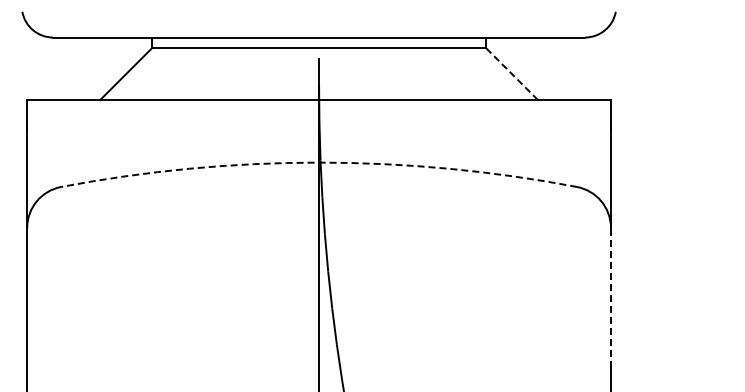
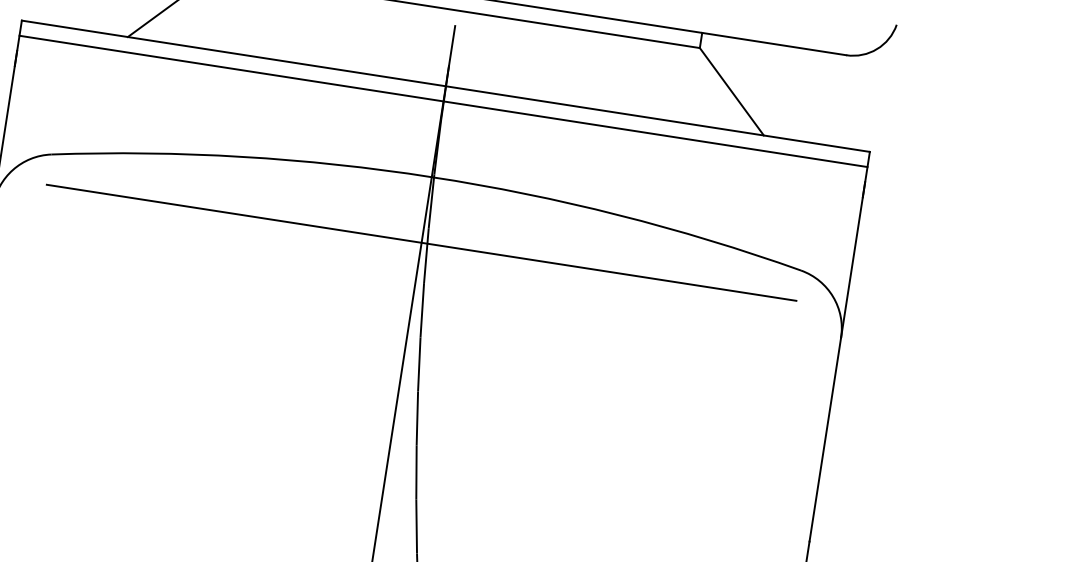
line: (511, 74) -> (731, 92), dashed -> solid
line: (318, 110) -> (442, 101), added
arc: (319, 162) -> (432, 177), dashed -> solid
line: (319, 207) -> (422, 242), added
line: (610, 297) -> (824, 438), dashed -> solid

